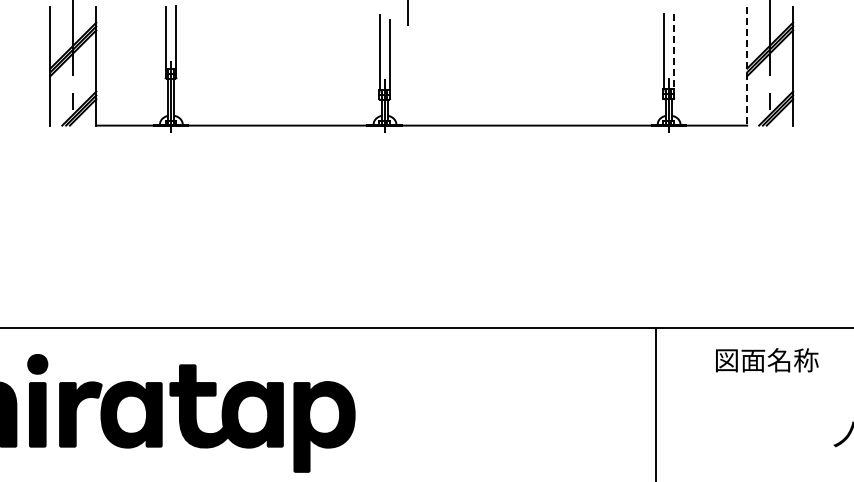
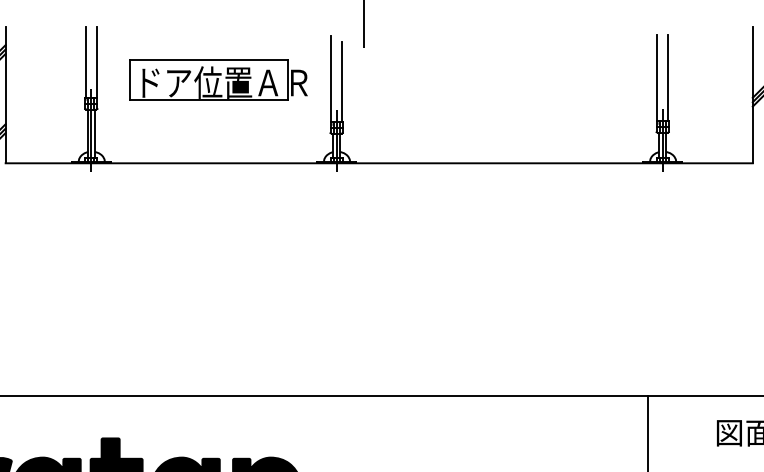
line: (673, 51) -> (668, 78), dashed -> solid
part: (281, 52) -> (218, 79), added
line: (747, 66) -> (753, 95), dashed -> solid

